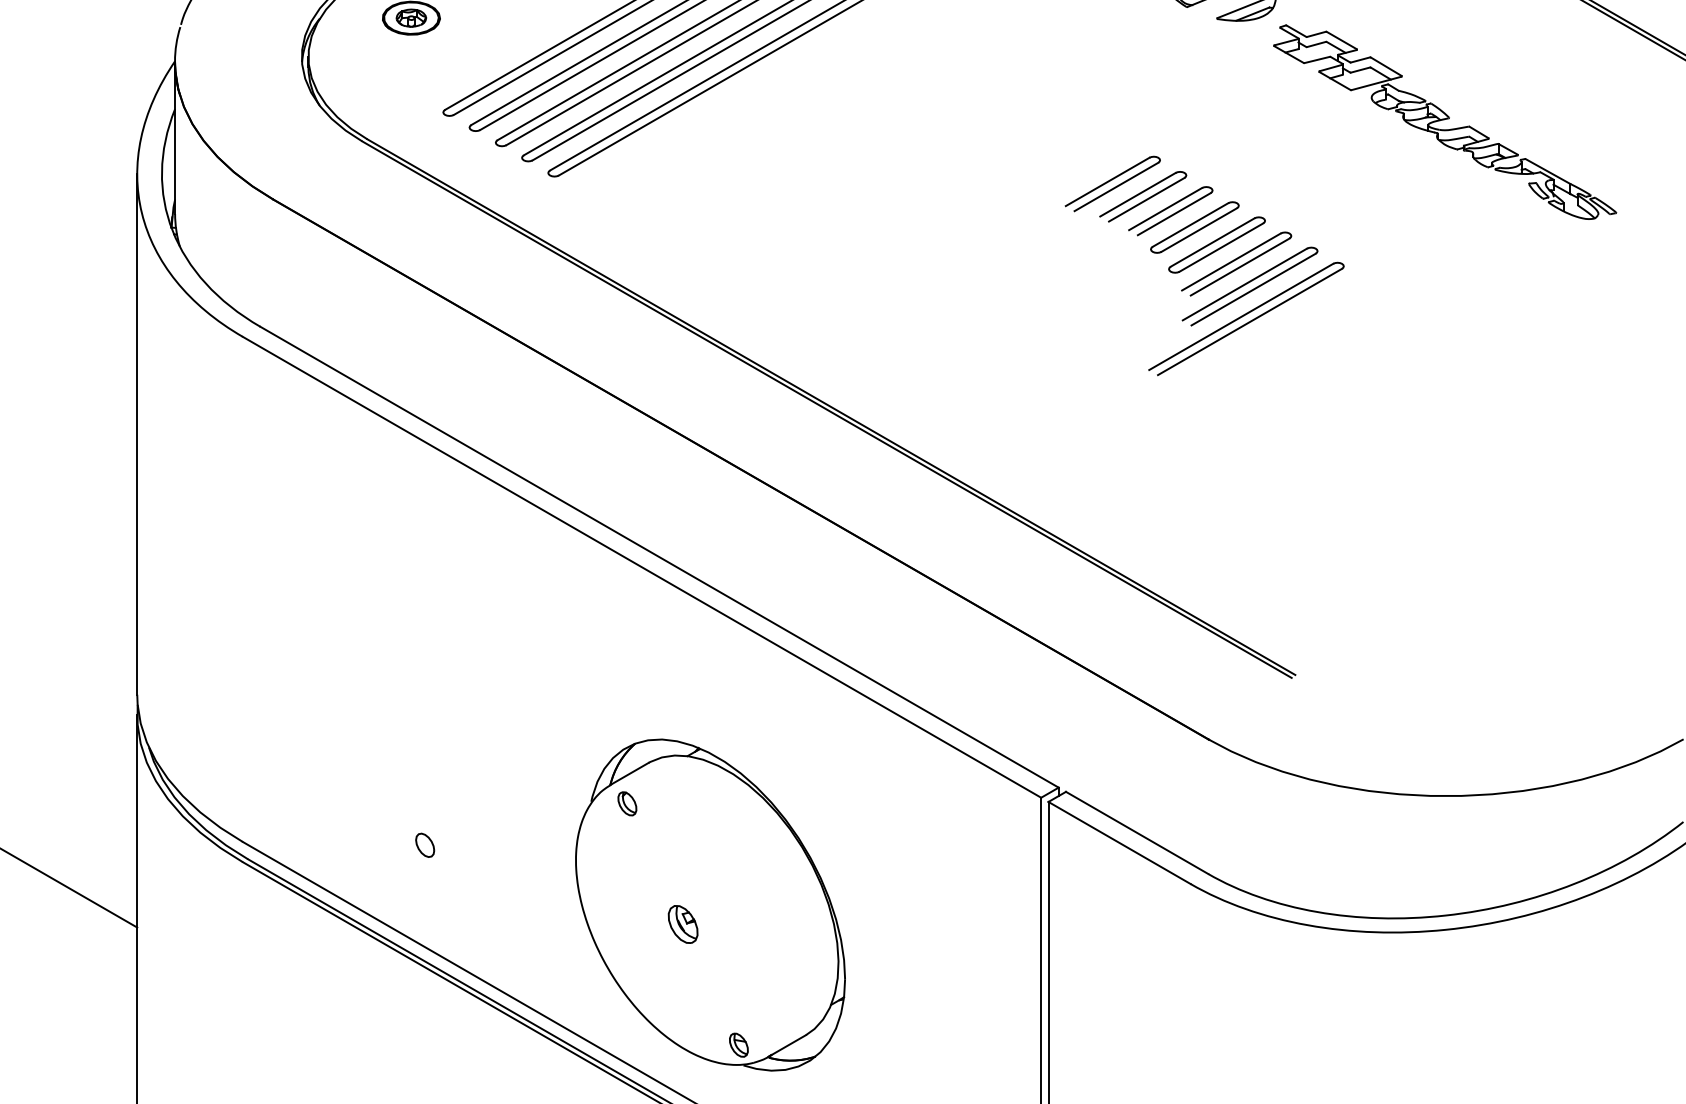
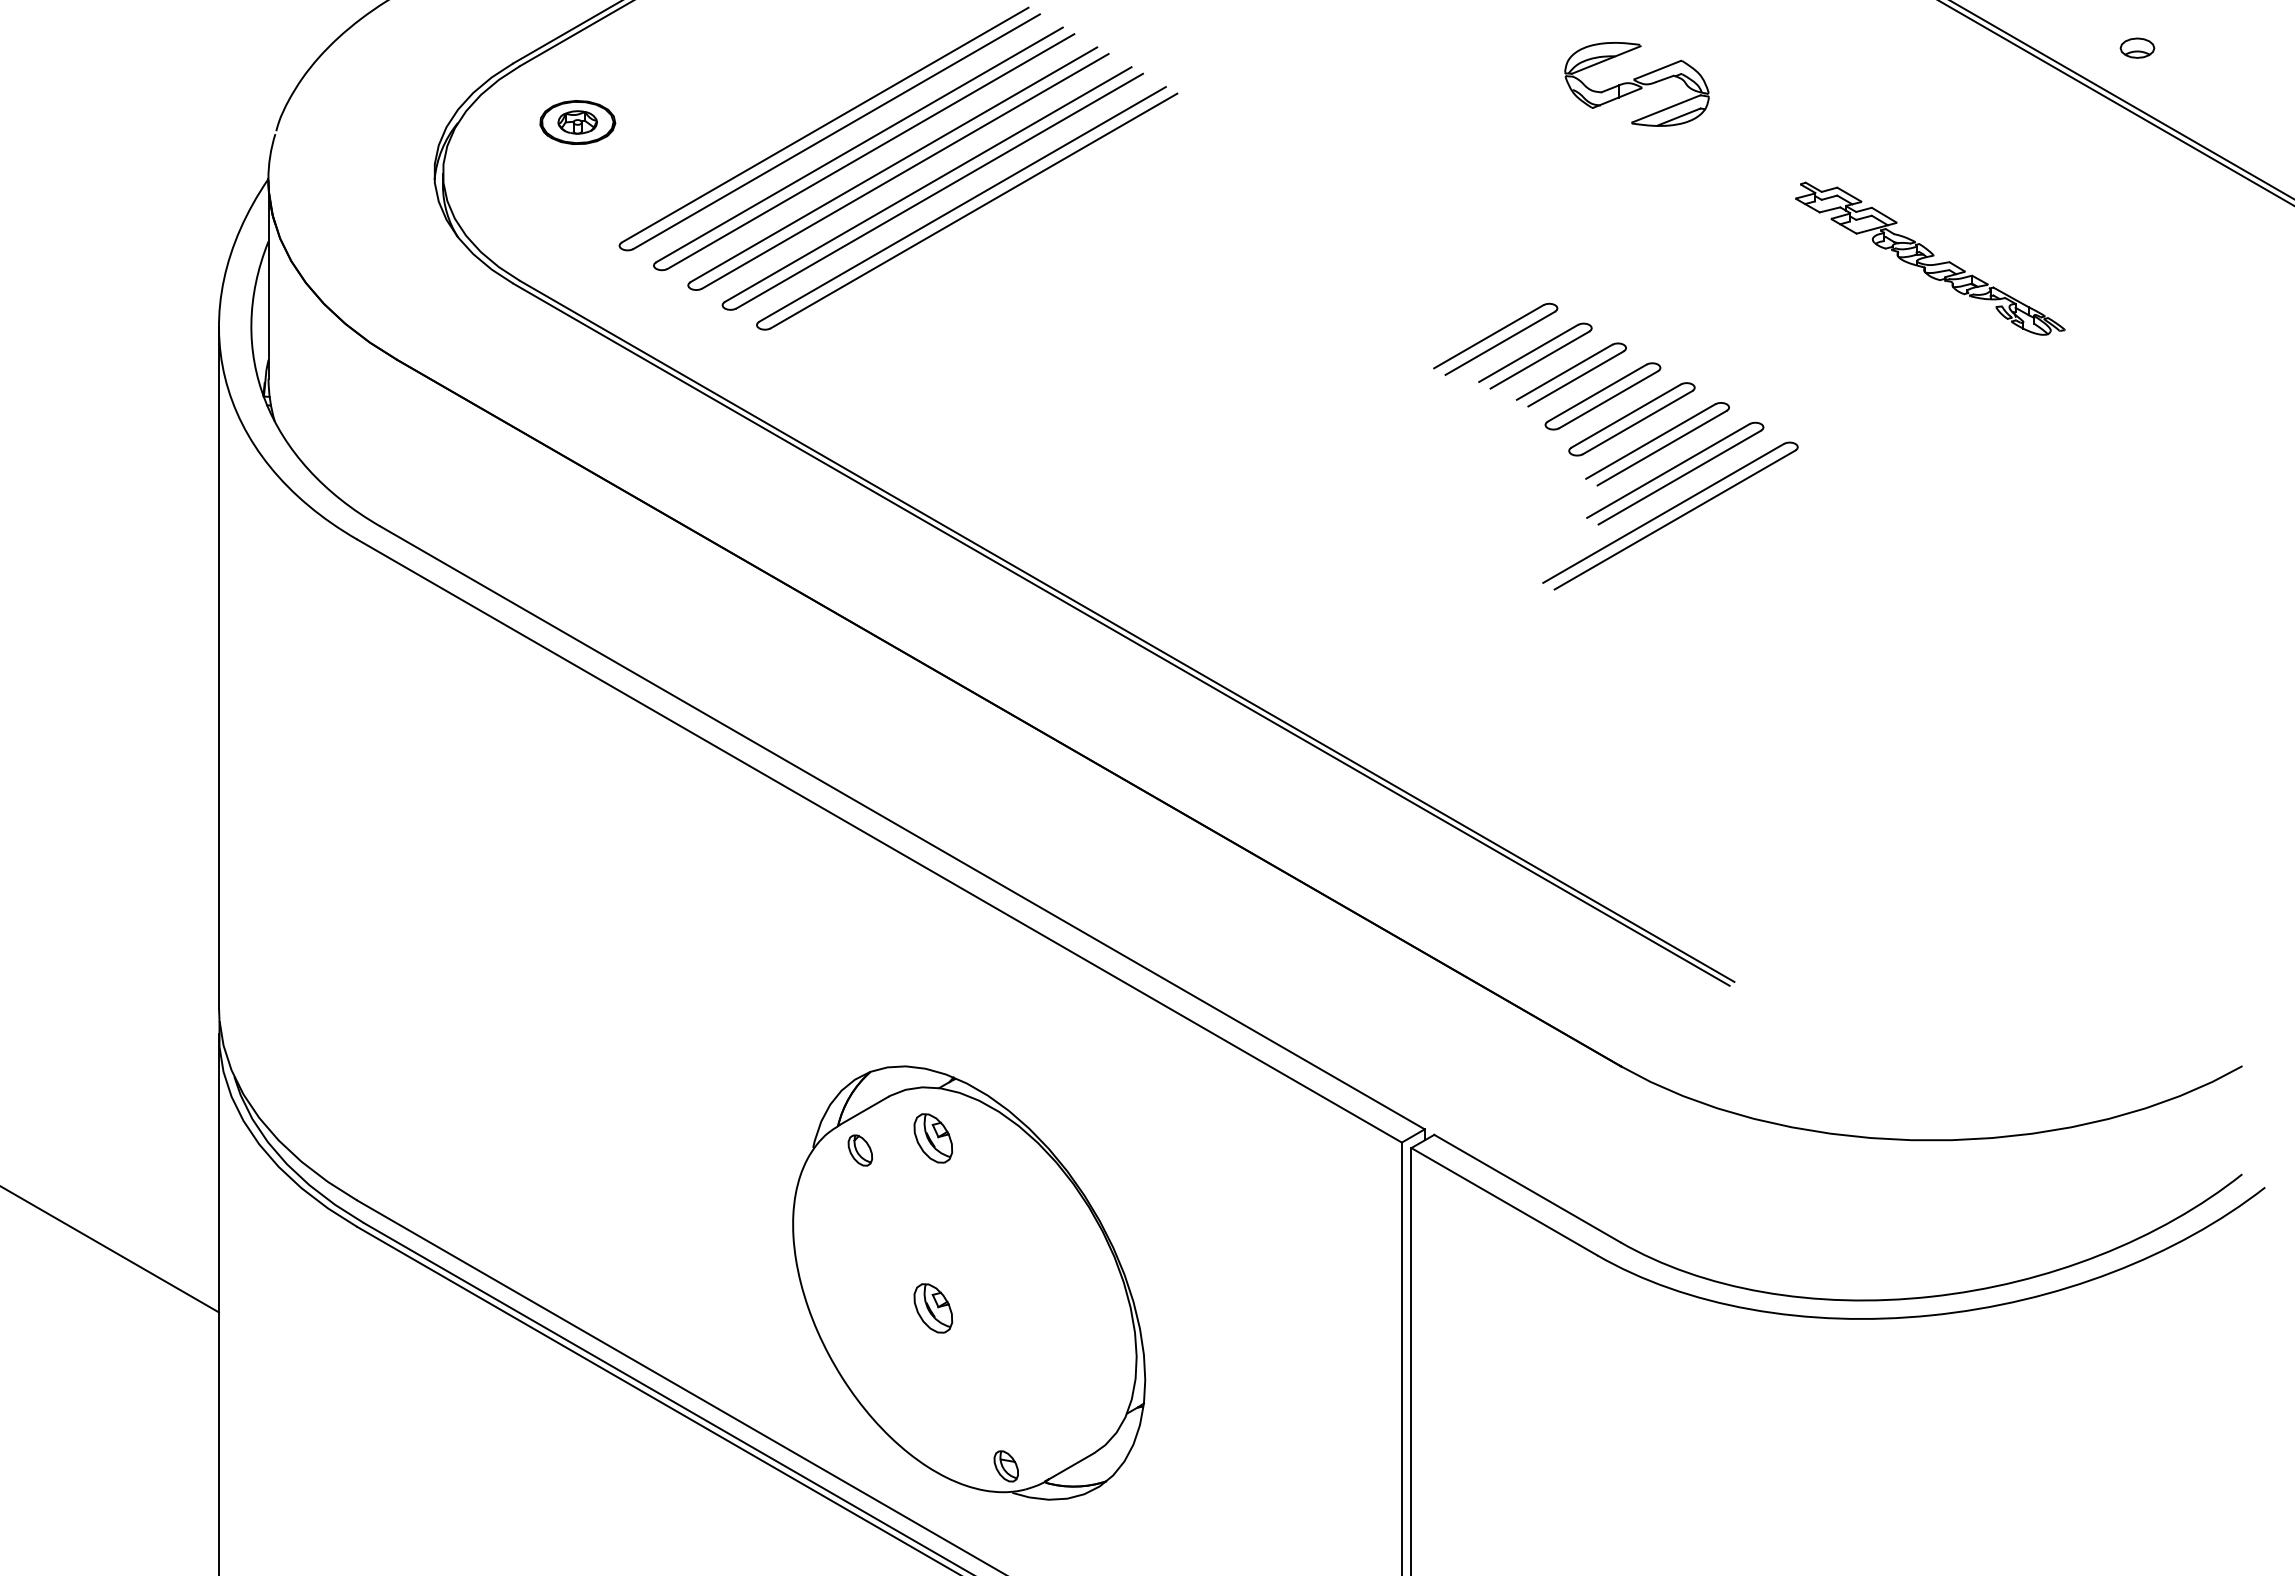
part: (1445, 122) -> (1930, 258), size x0.6
part: (683, 794) -> (933, 1138), added
part: (424, 845) -> (595, 1204), removed

